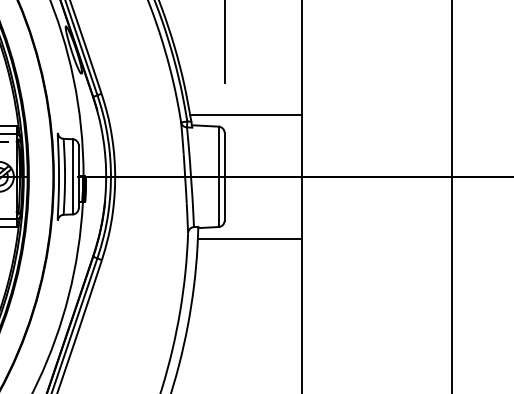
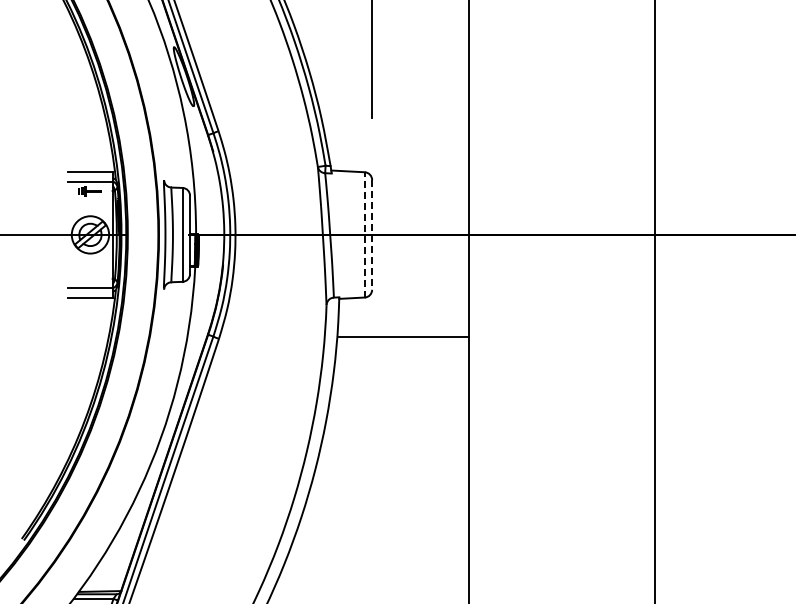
line: (245, 114) -> (398, 157), removed
line: (218, 176) -> (364, 234), solid -> dashed
line: (224, 176) -> (372, 234), solid -> dashed
line: (249, 239) -> (403, 336), moved

